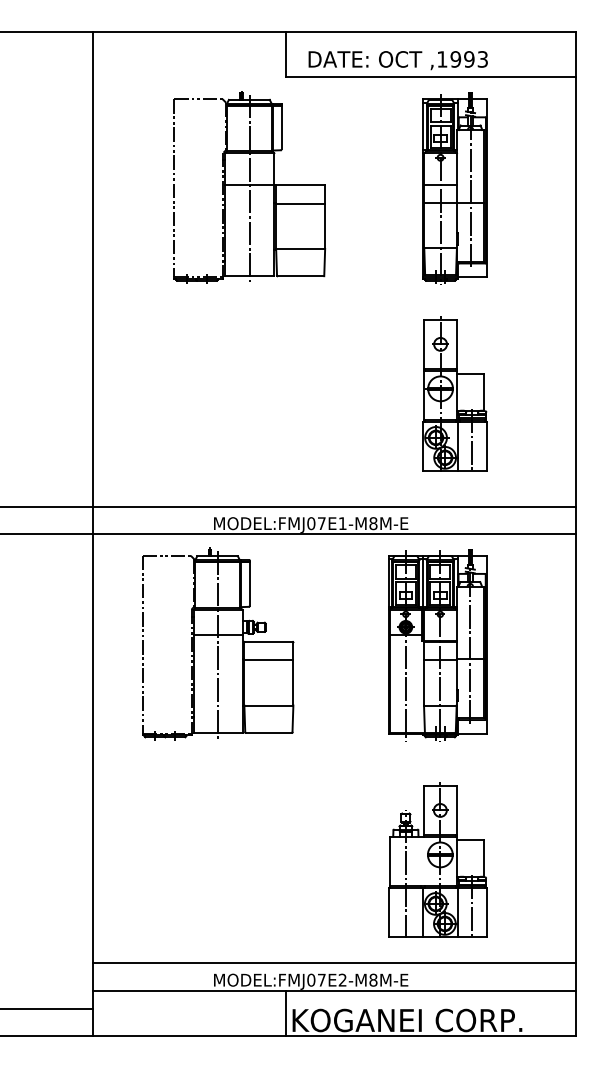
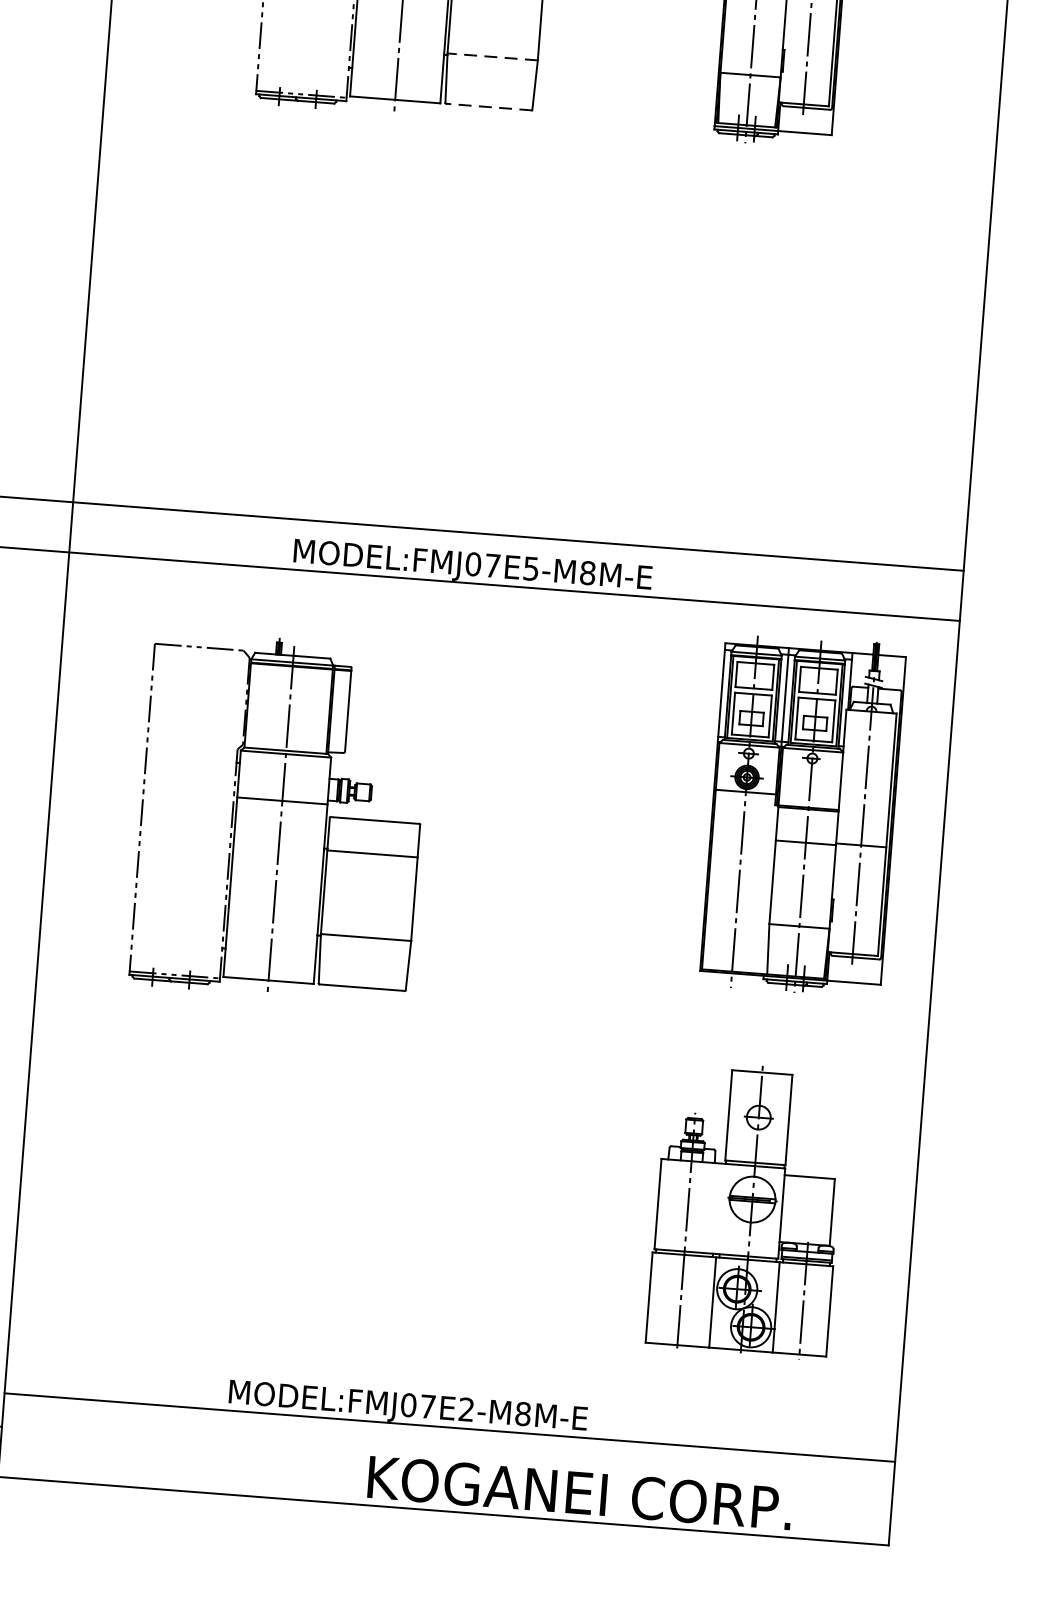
line: (300, 248) -> (492, 56), solid -> dashed
line: (300, 276) -> (488, 107), solid -> dashed
part: (454, 393) -> (755, 344), removed
text: (342, 523) -> (530, 568), MODEL:FMJ07E1-M8M-E -> MODEL:FMJ07E5-M8M-E
part: (218, 643) -> (282, 816), moved
part: (437, 645) -> (802, 815), moved
part: (437, 859) -> (746, 1207), moved
line: (334, 963) -> (453, 1377), removed
line: (285, 1012) -> (356, 1461), removed

